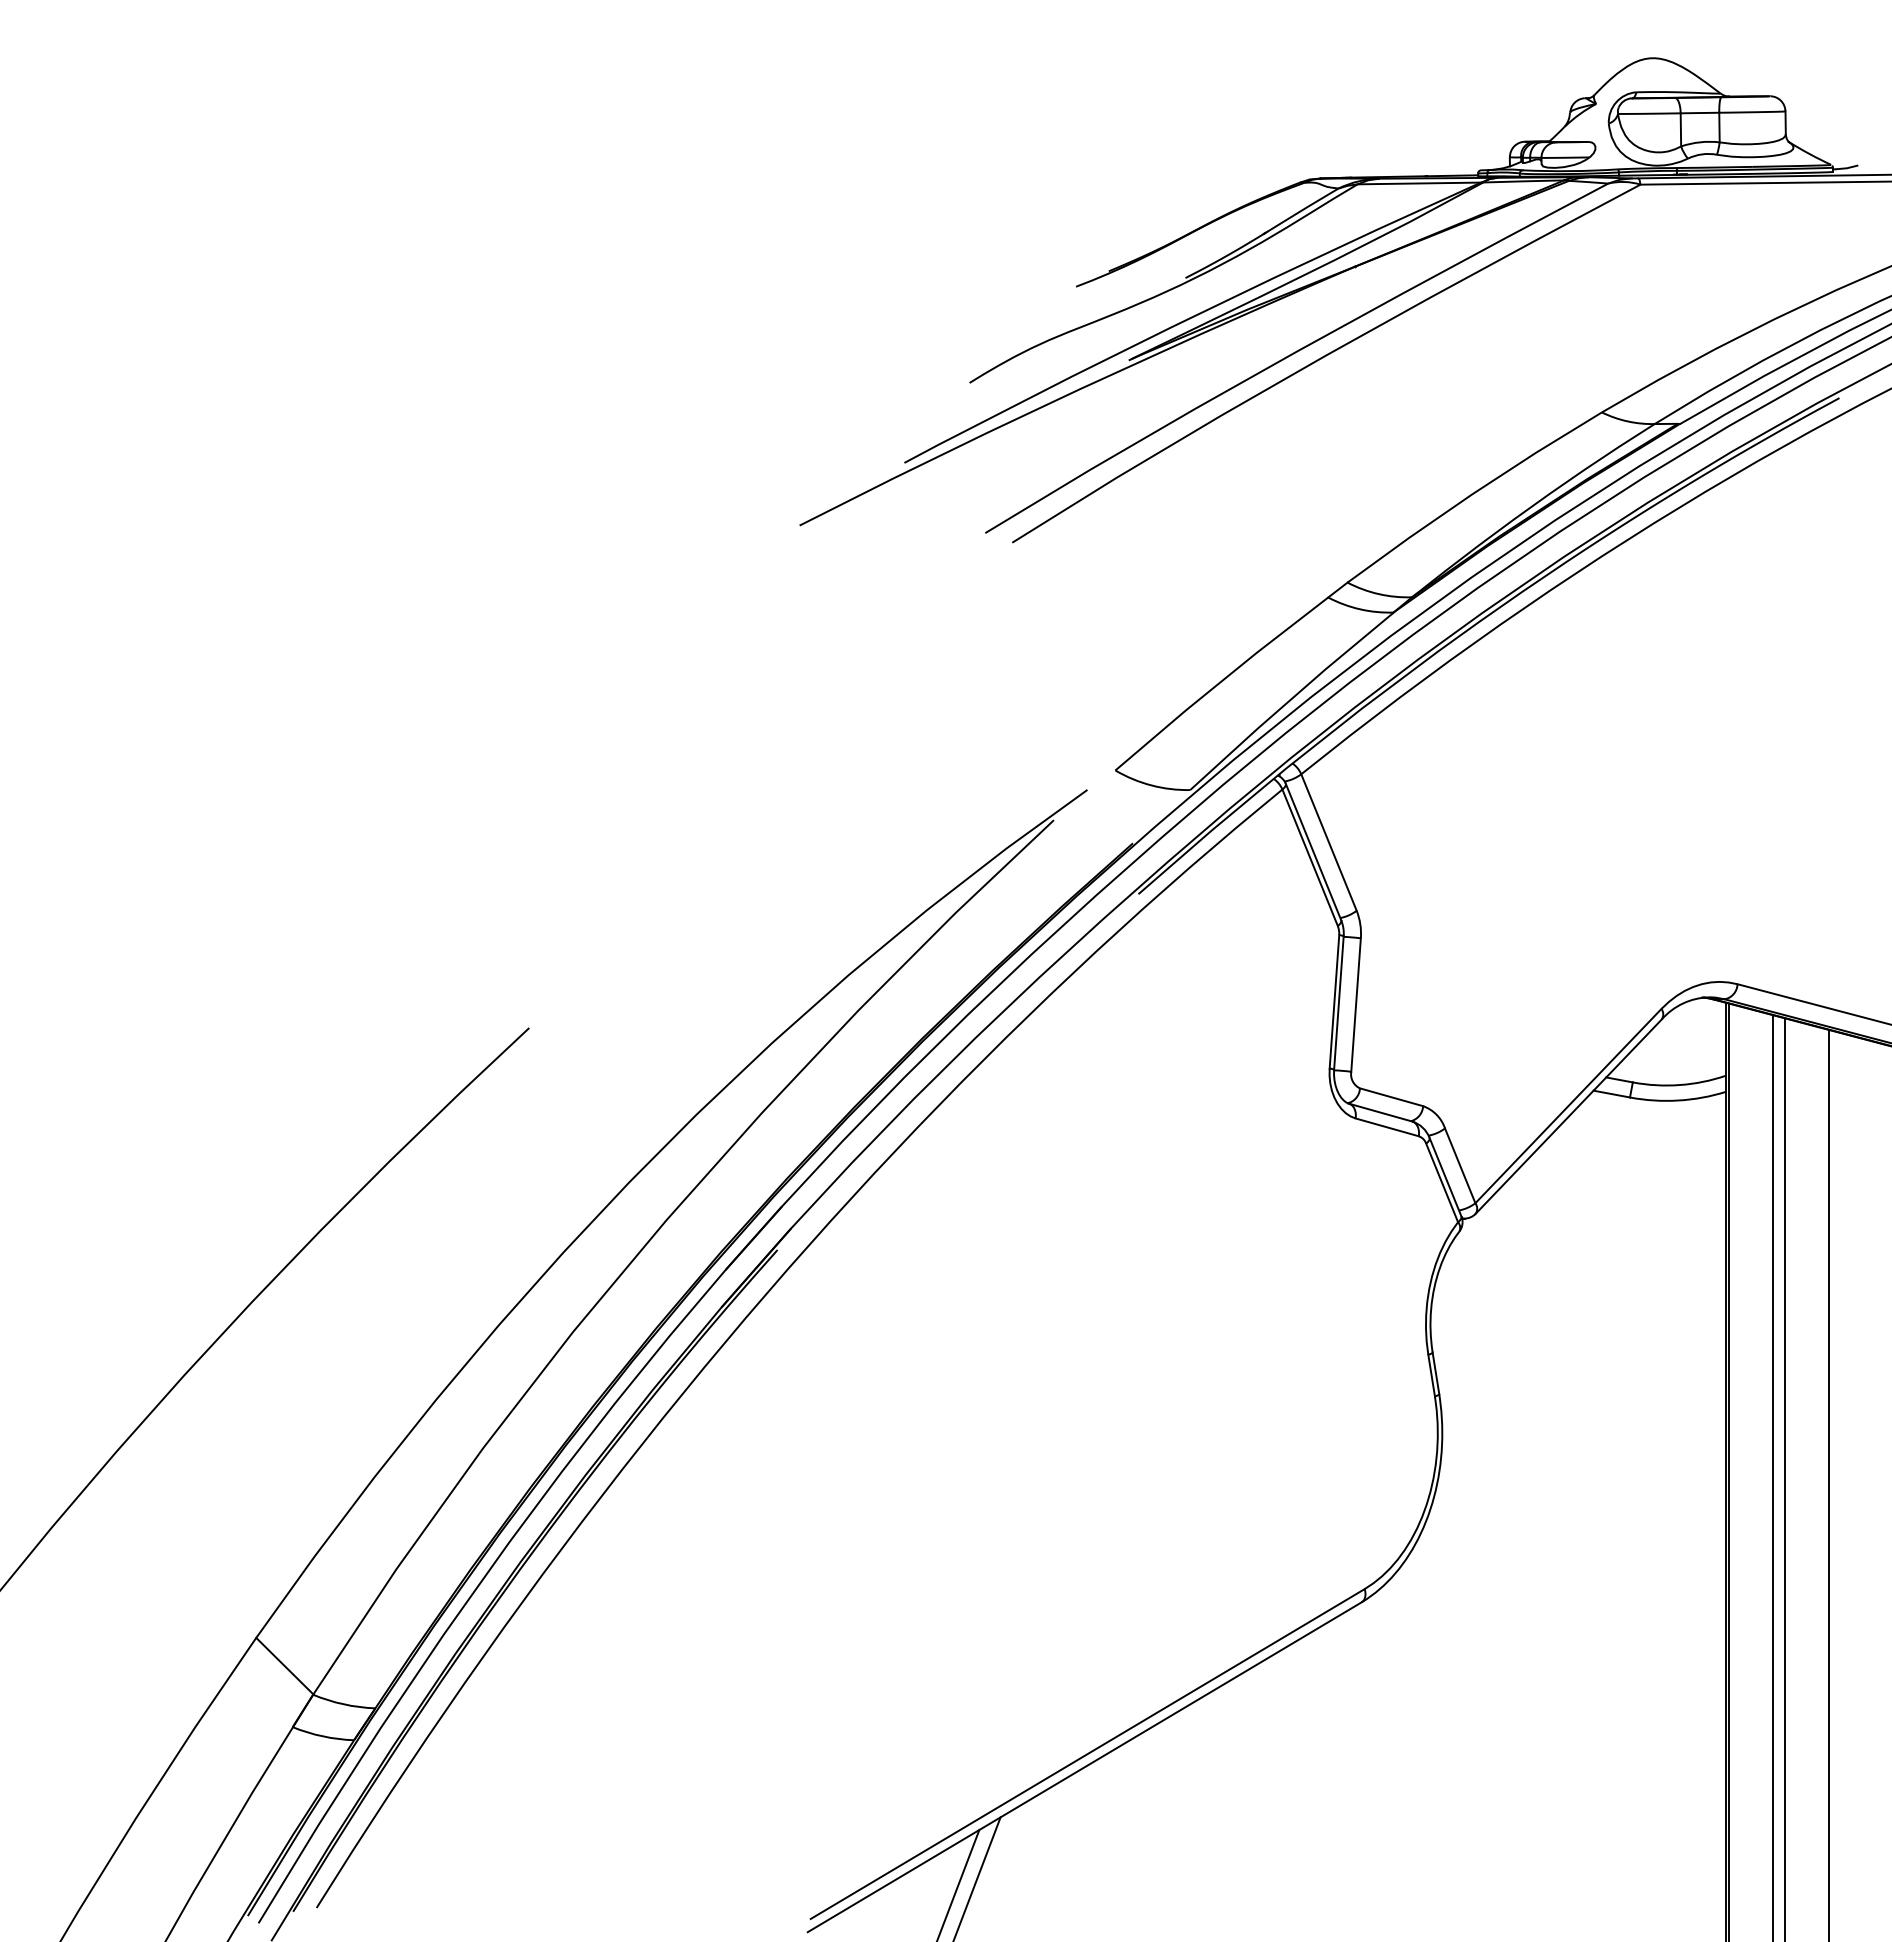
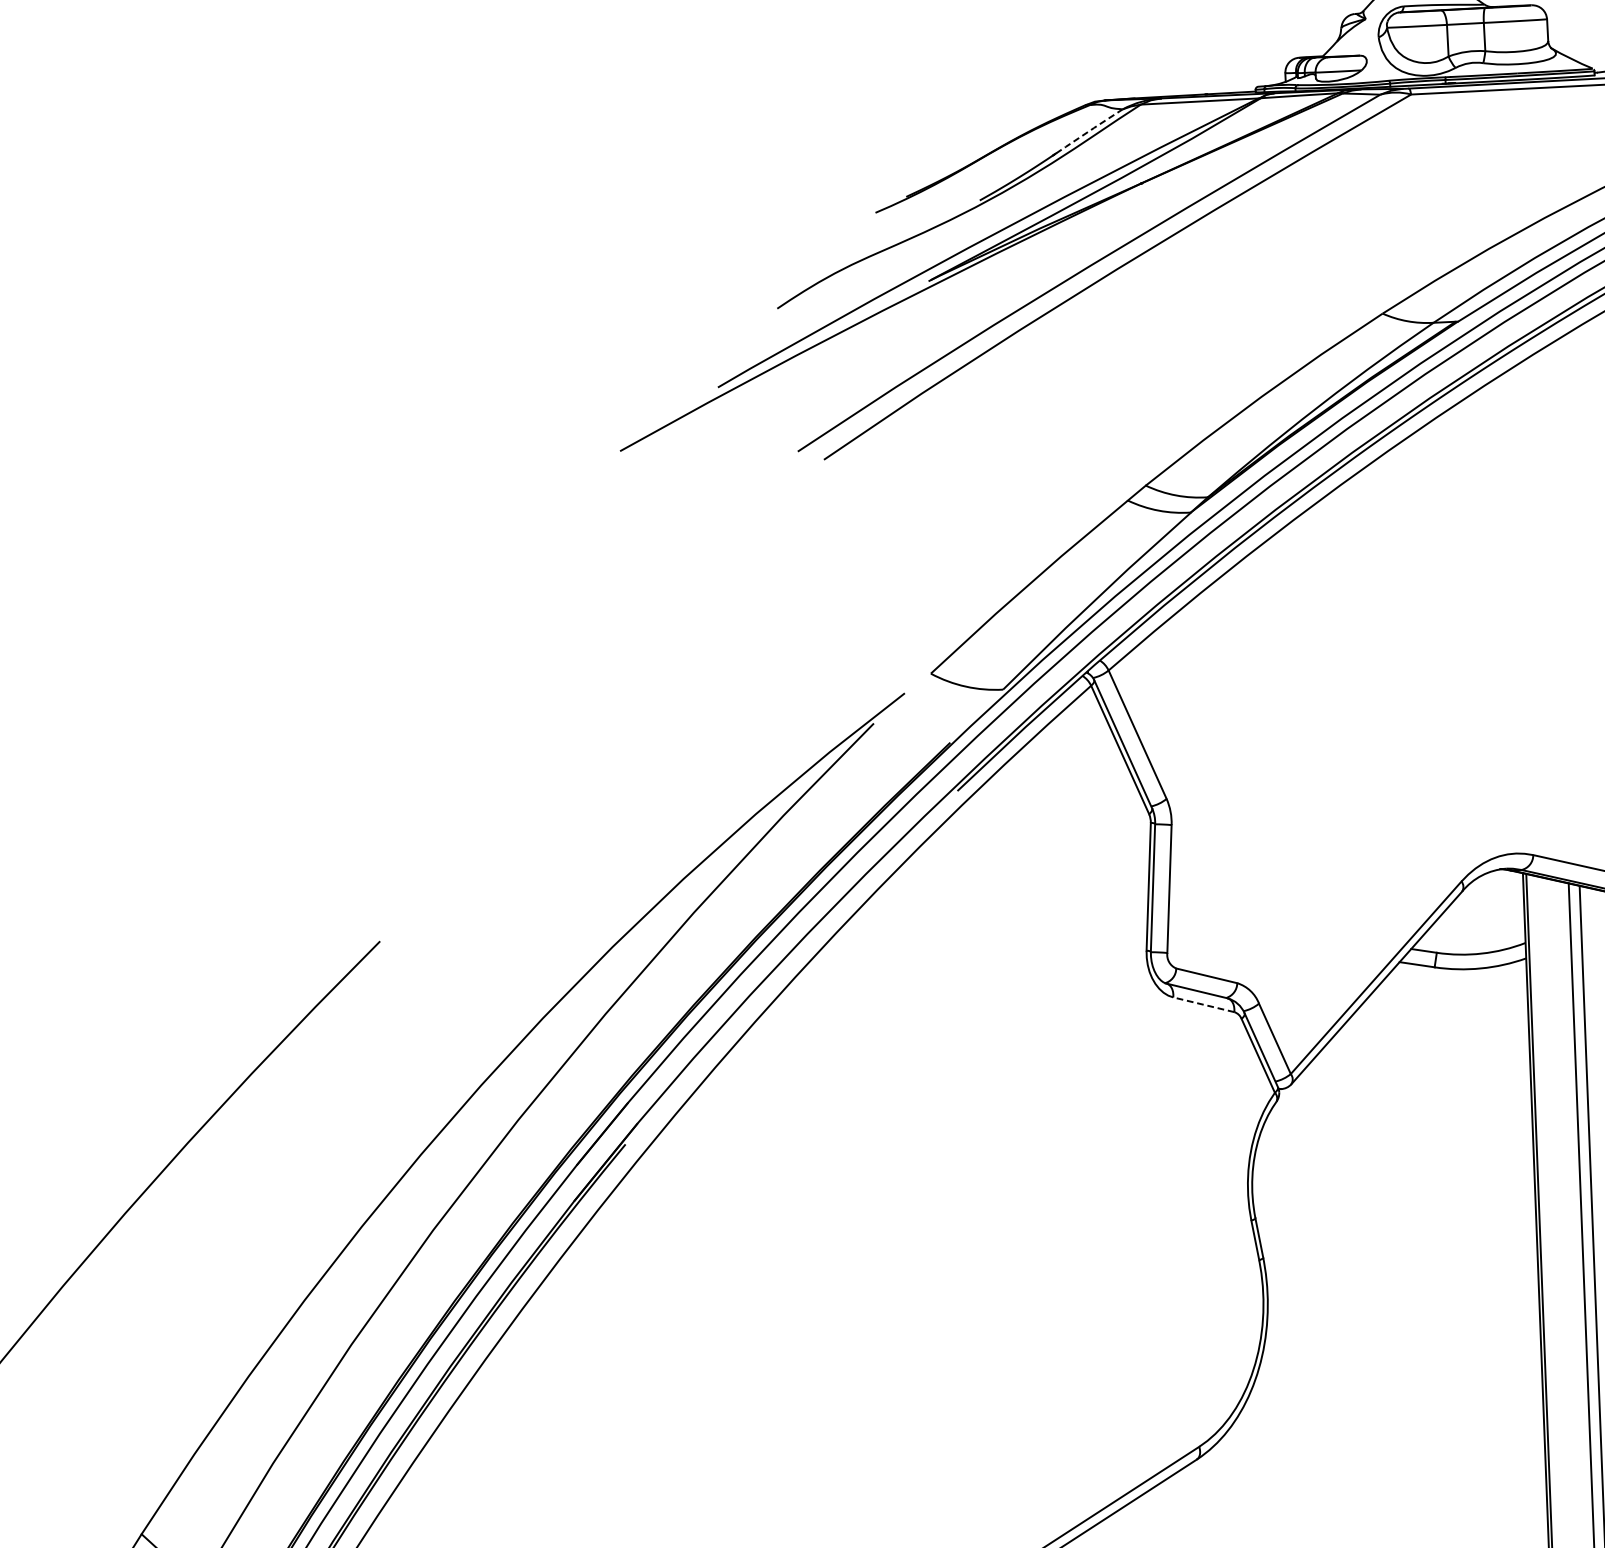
line: (1302, 210) -> (1089, 131), solid -> dashed
line: (1387, 1127) -> (1204, 1004), solid -> dashed

